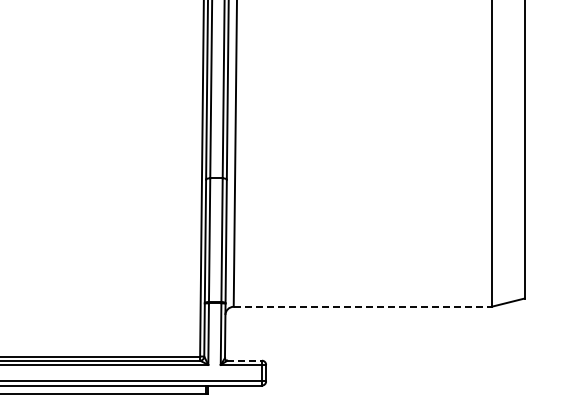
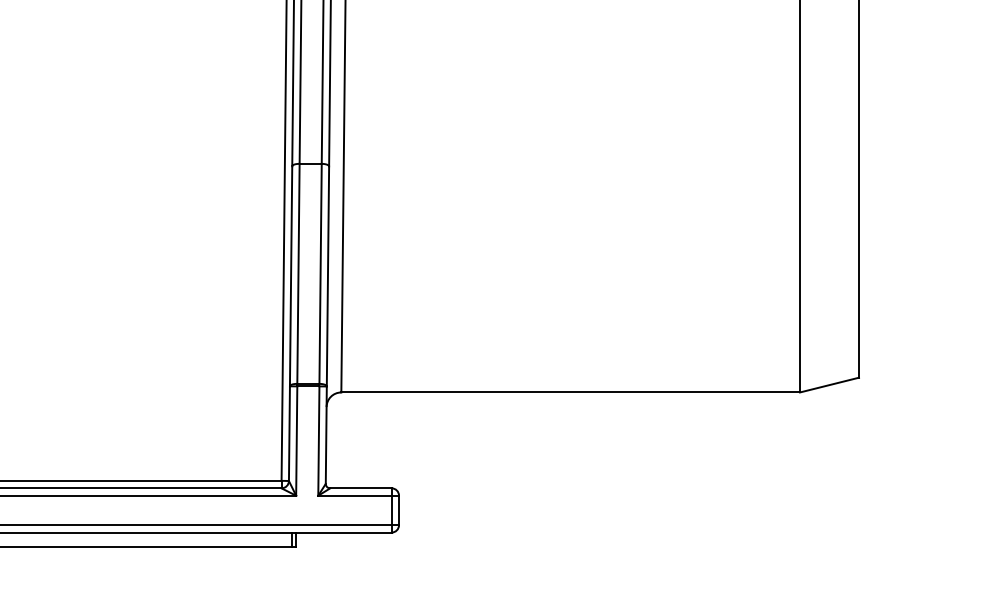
line: (362, 306) -> (570, 391), dashed -> solid
line: (245, 360) -> (362, 487), dashed -> solid

